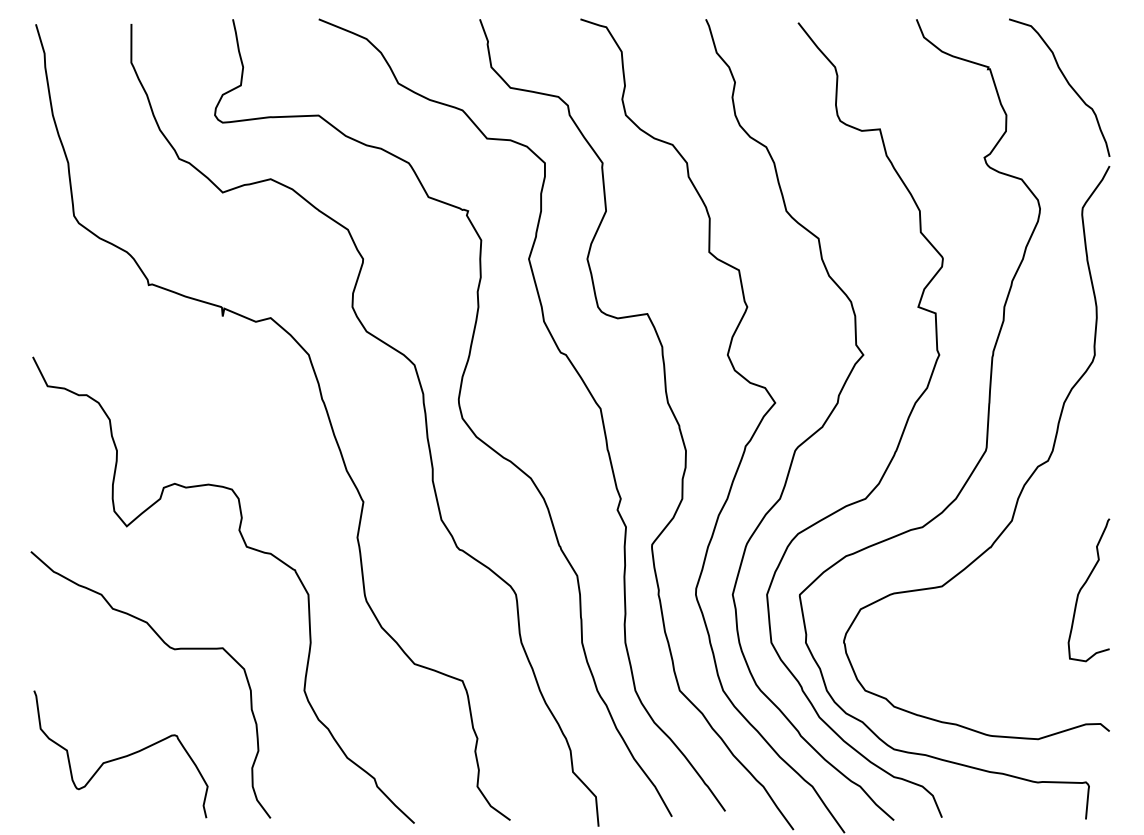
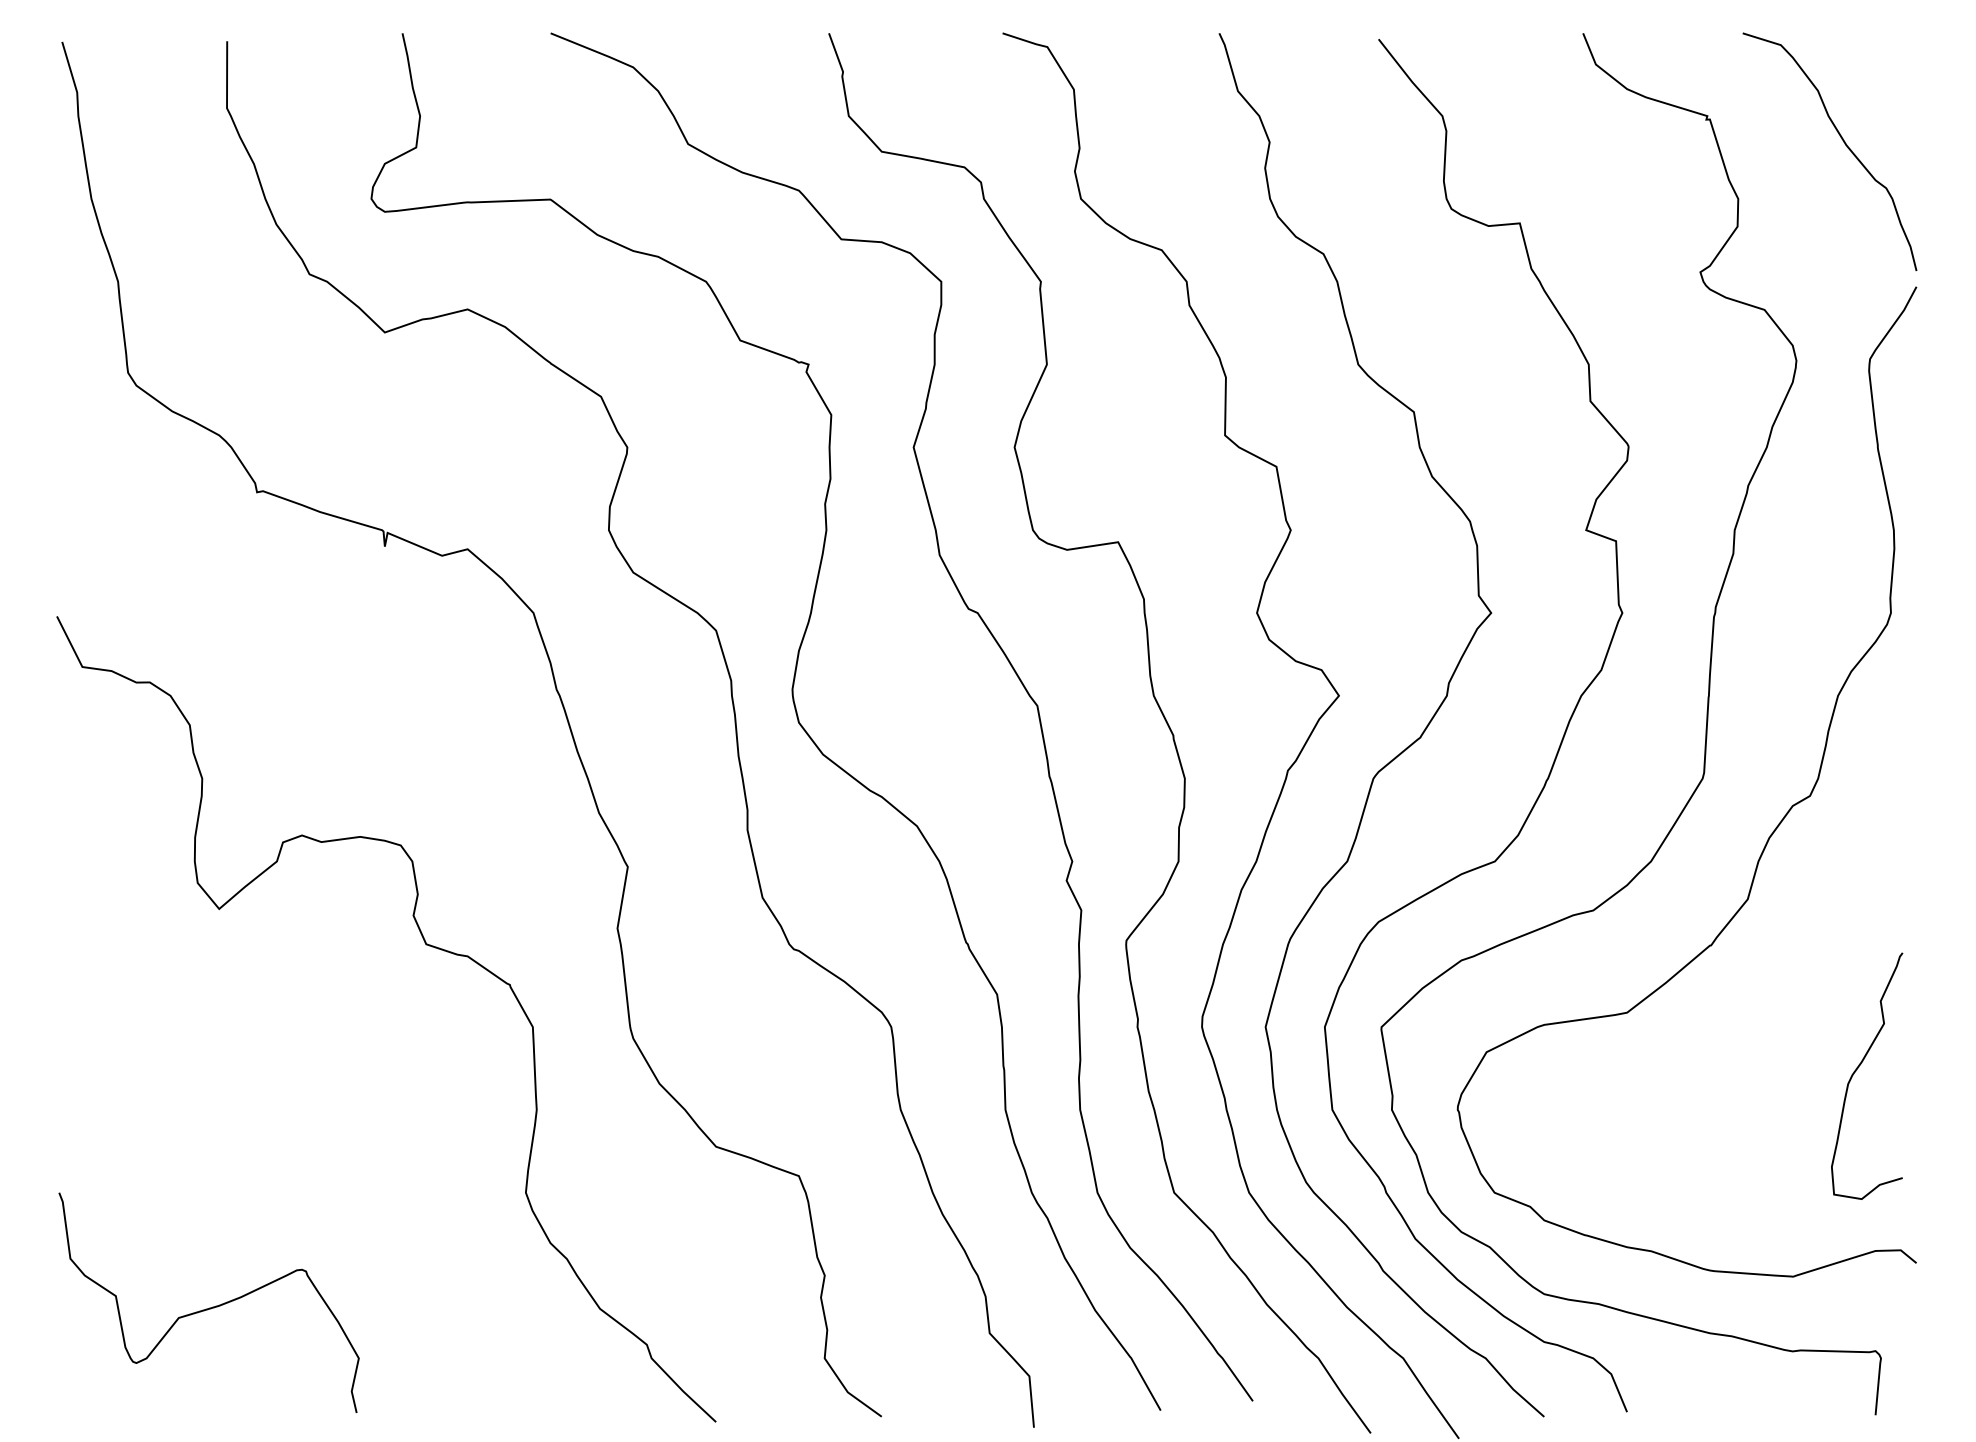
curve: (1083, 587) -> (1857, 1071), moved
curve: (169, 648) -> (292, 1119), removed

